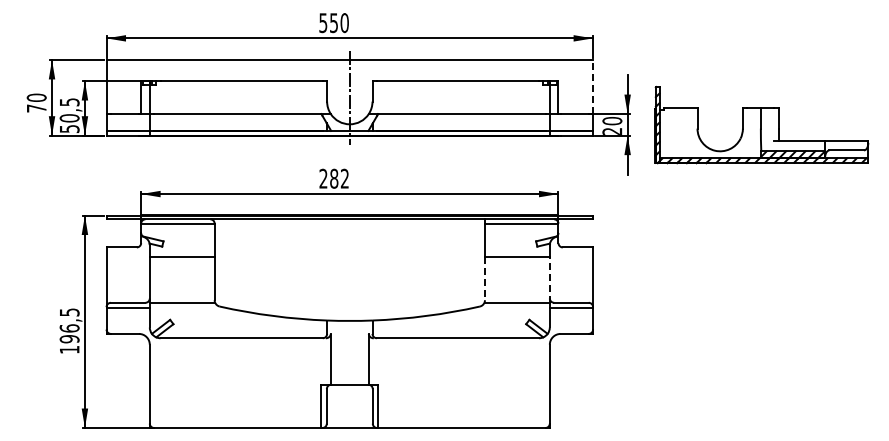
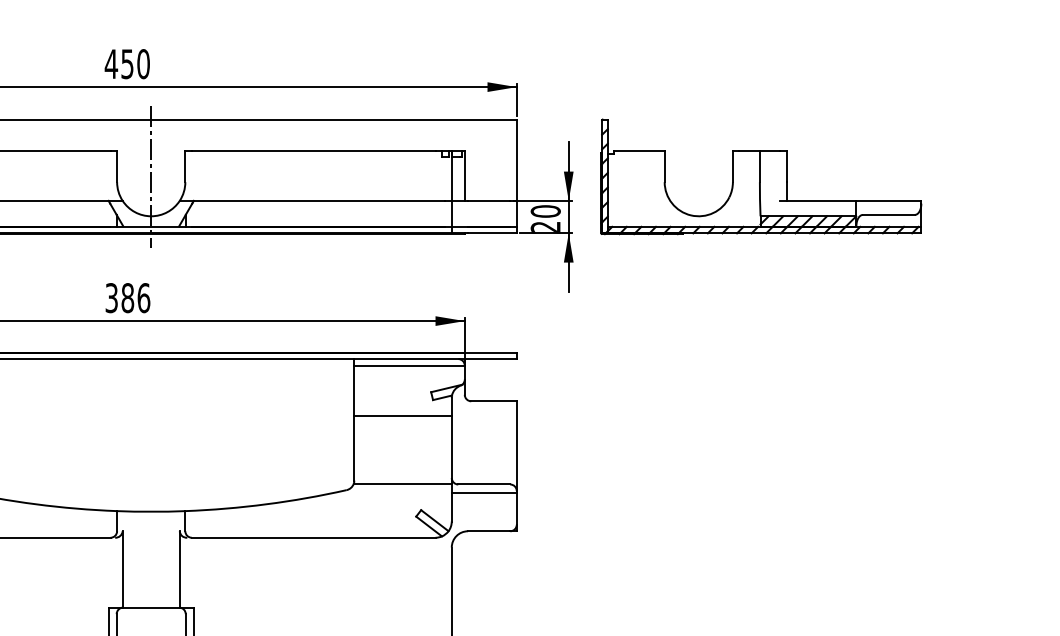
text: (322, 23) -> (110, 64), 550 -> 450
line: (593, 86) -> (517, 159), dashed -> solid
part: (761, 124) -> (760, 175), moved
text: (334, 178) -> (128, 297), 282 -> 386
line: (484, 278) -> (353, 447), dashed -> solid
line: (549, 279) -> (451, 449), dashed -> solid

